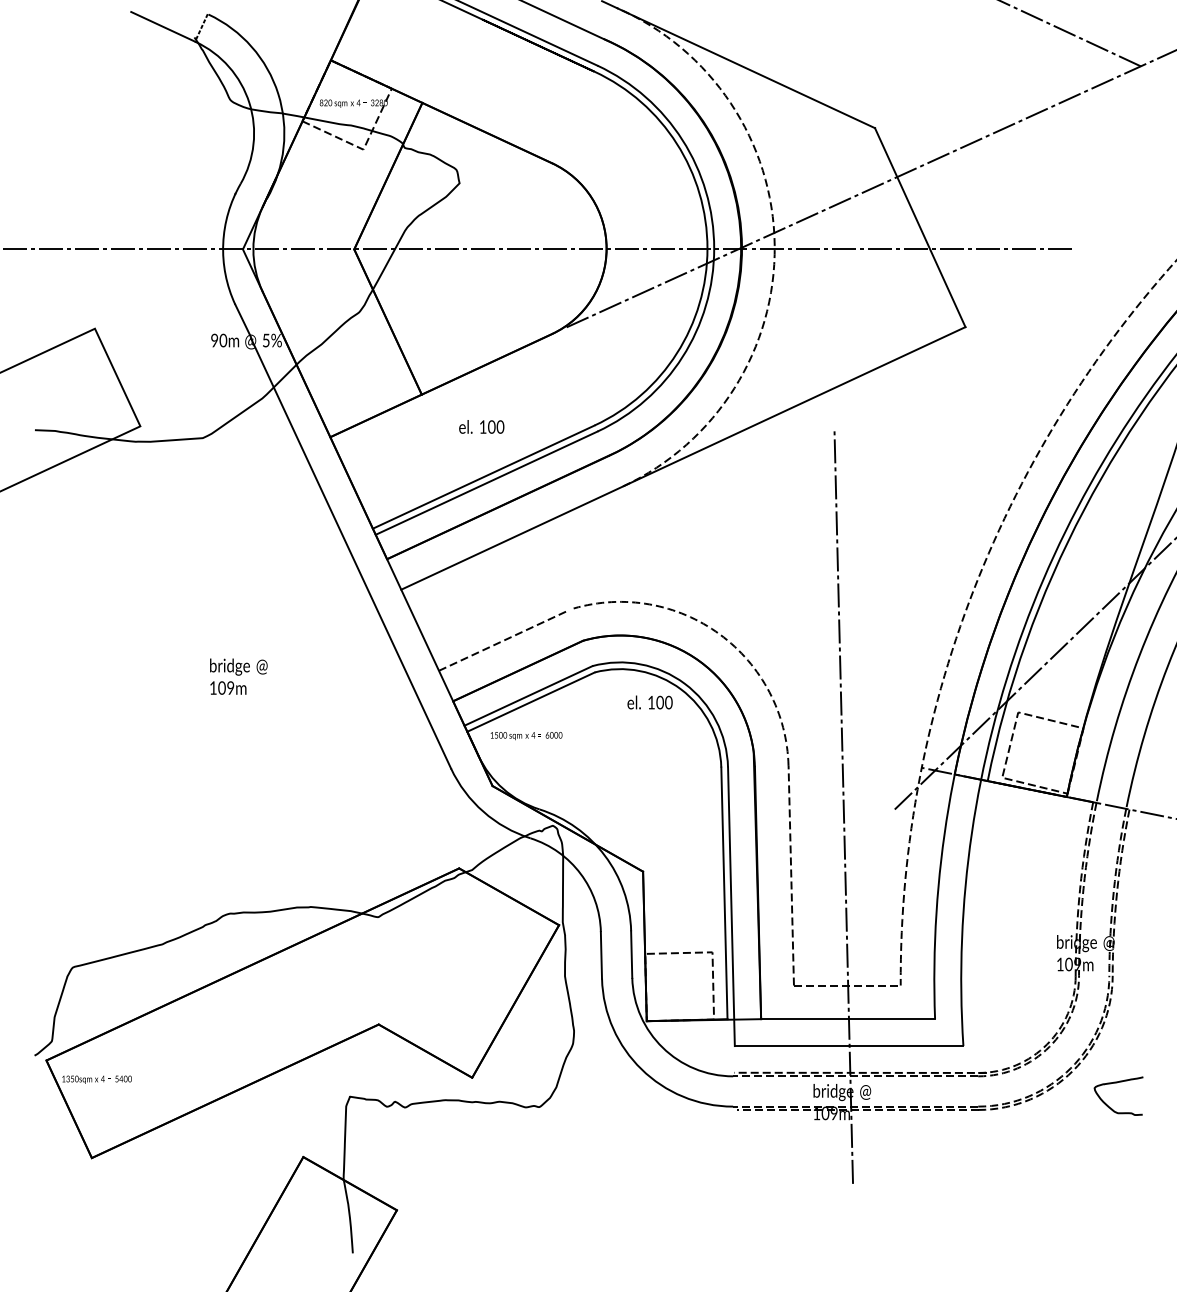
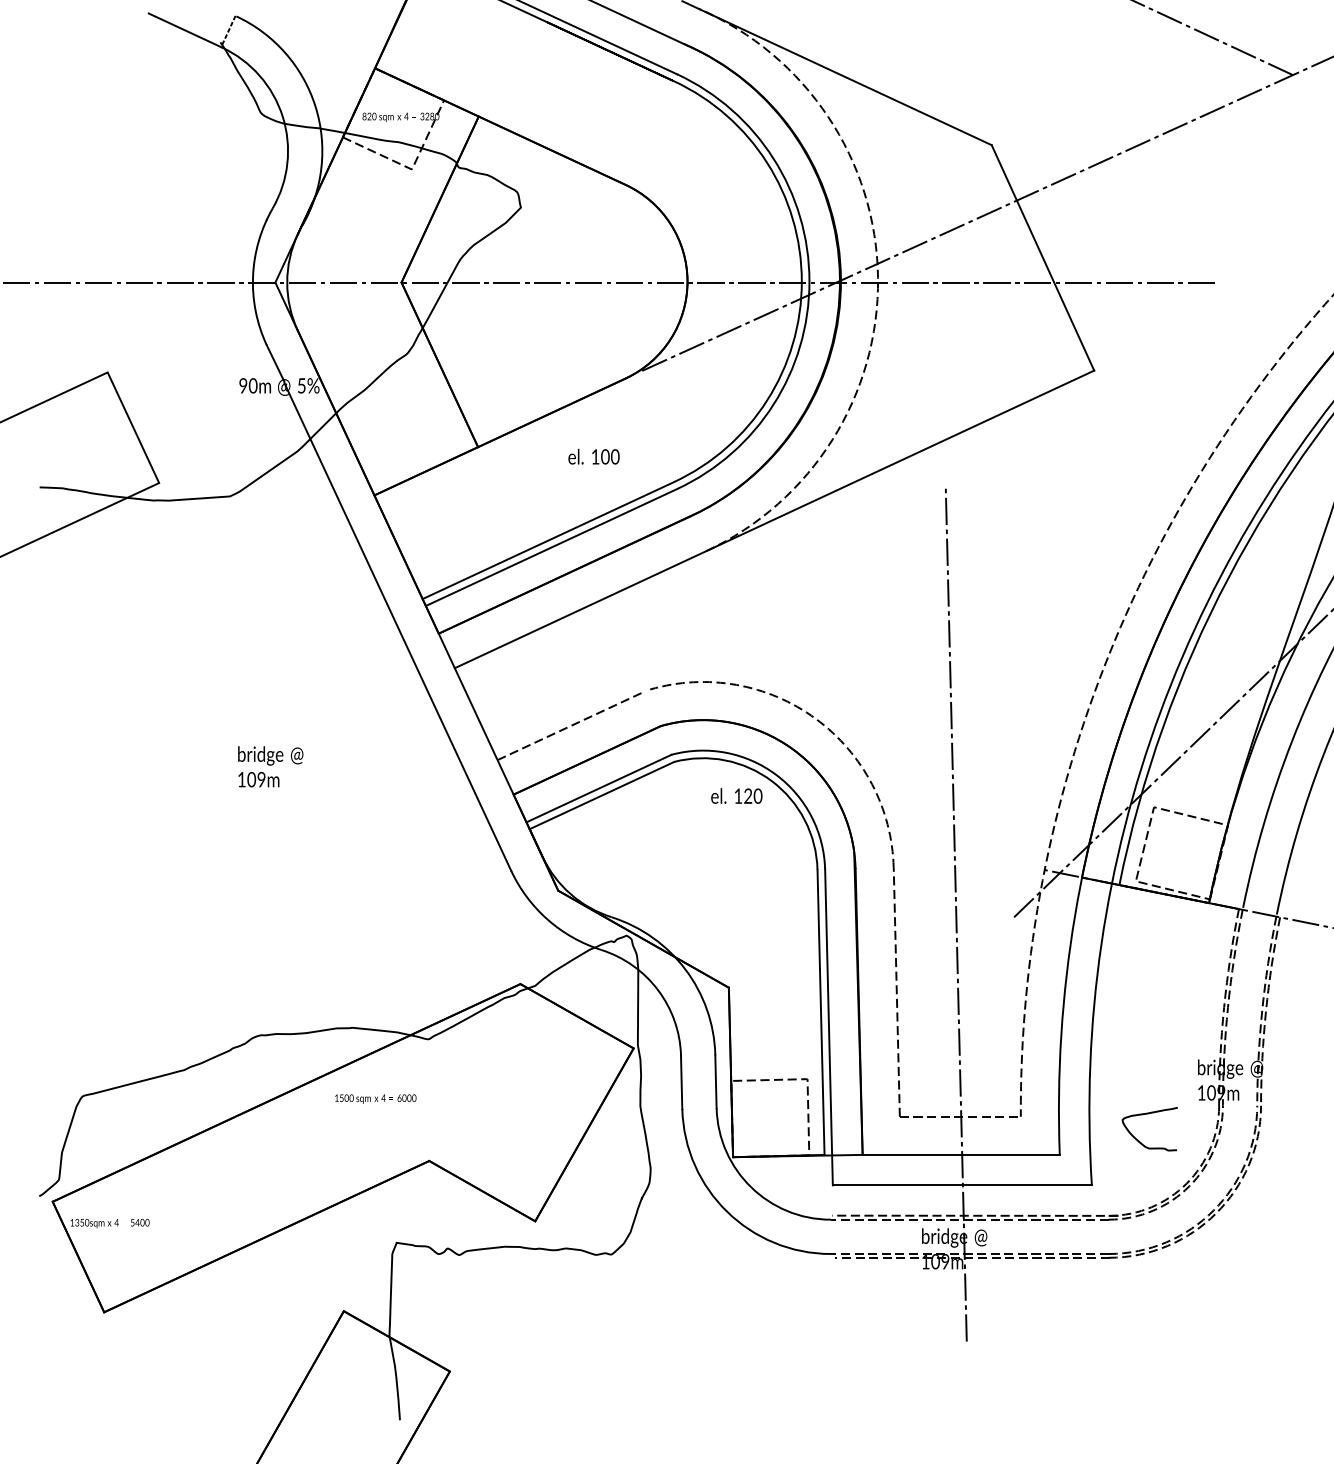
text: (481, 426) -> (593, 456), moved
text: (659, 702) -> (747, 796), 100 -> 120
text: (526, 735) -> (375, 1098), moved
curve: (1108, 1105) -> (1138, 1139), moved

